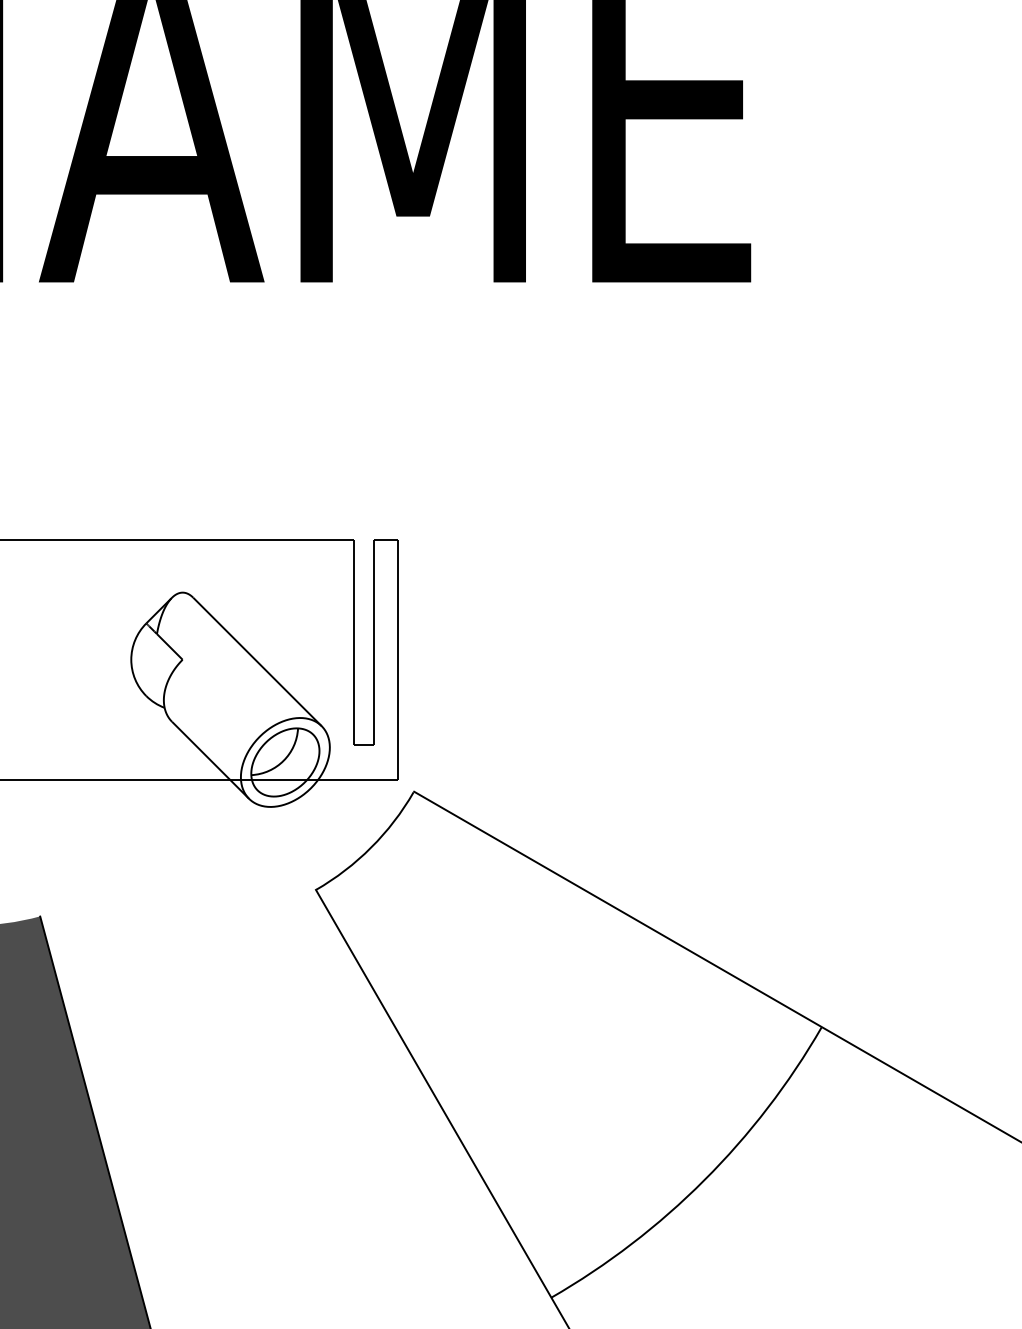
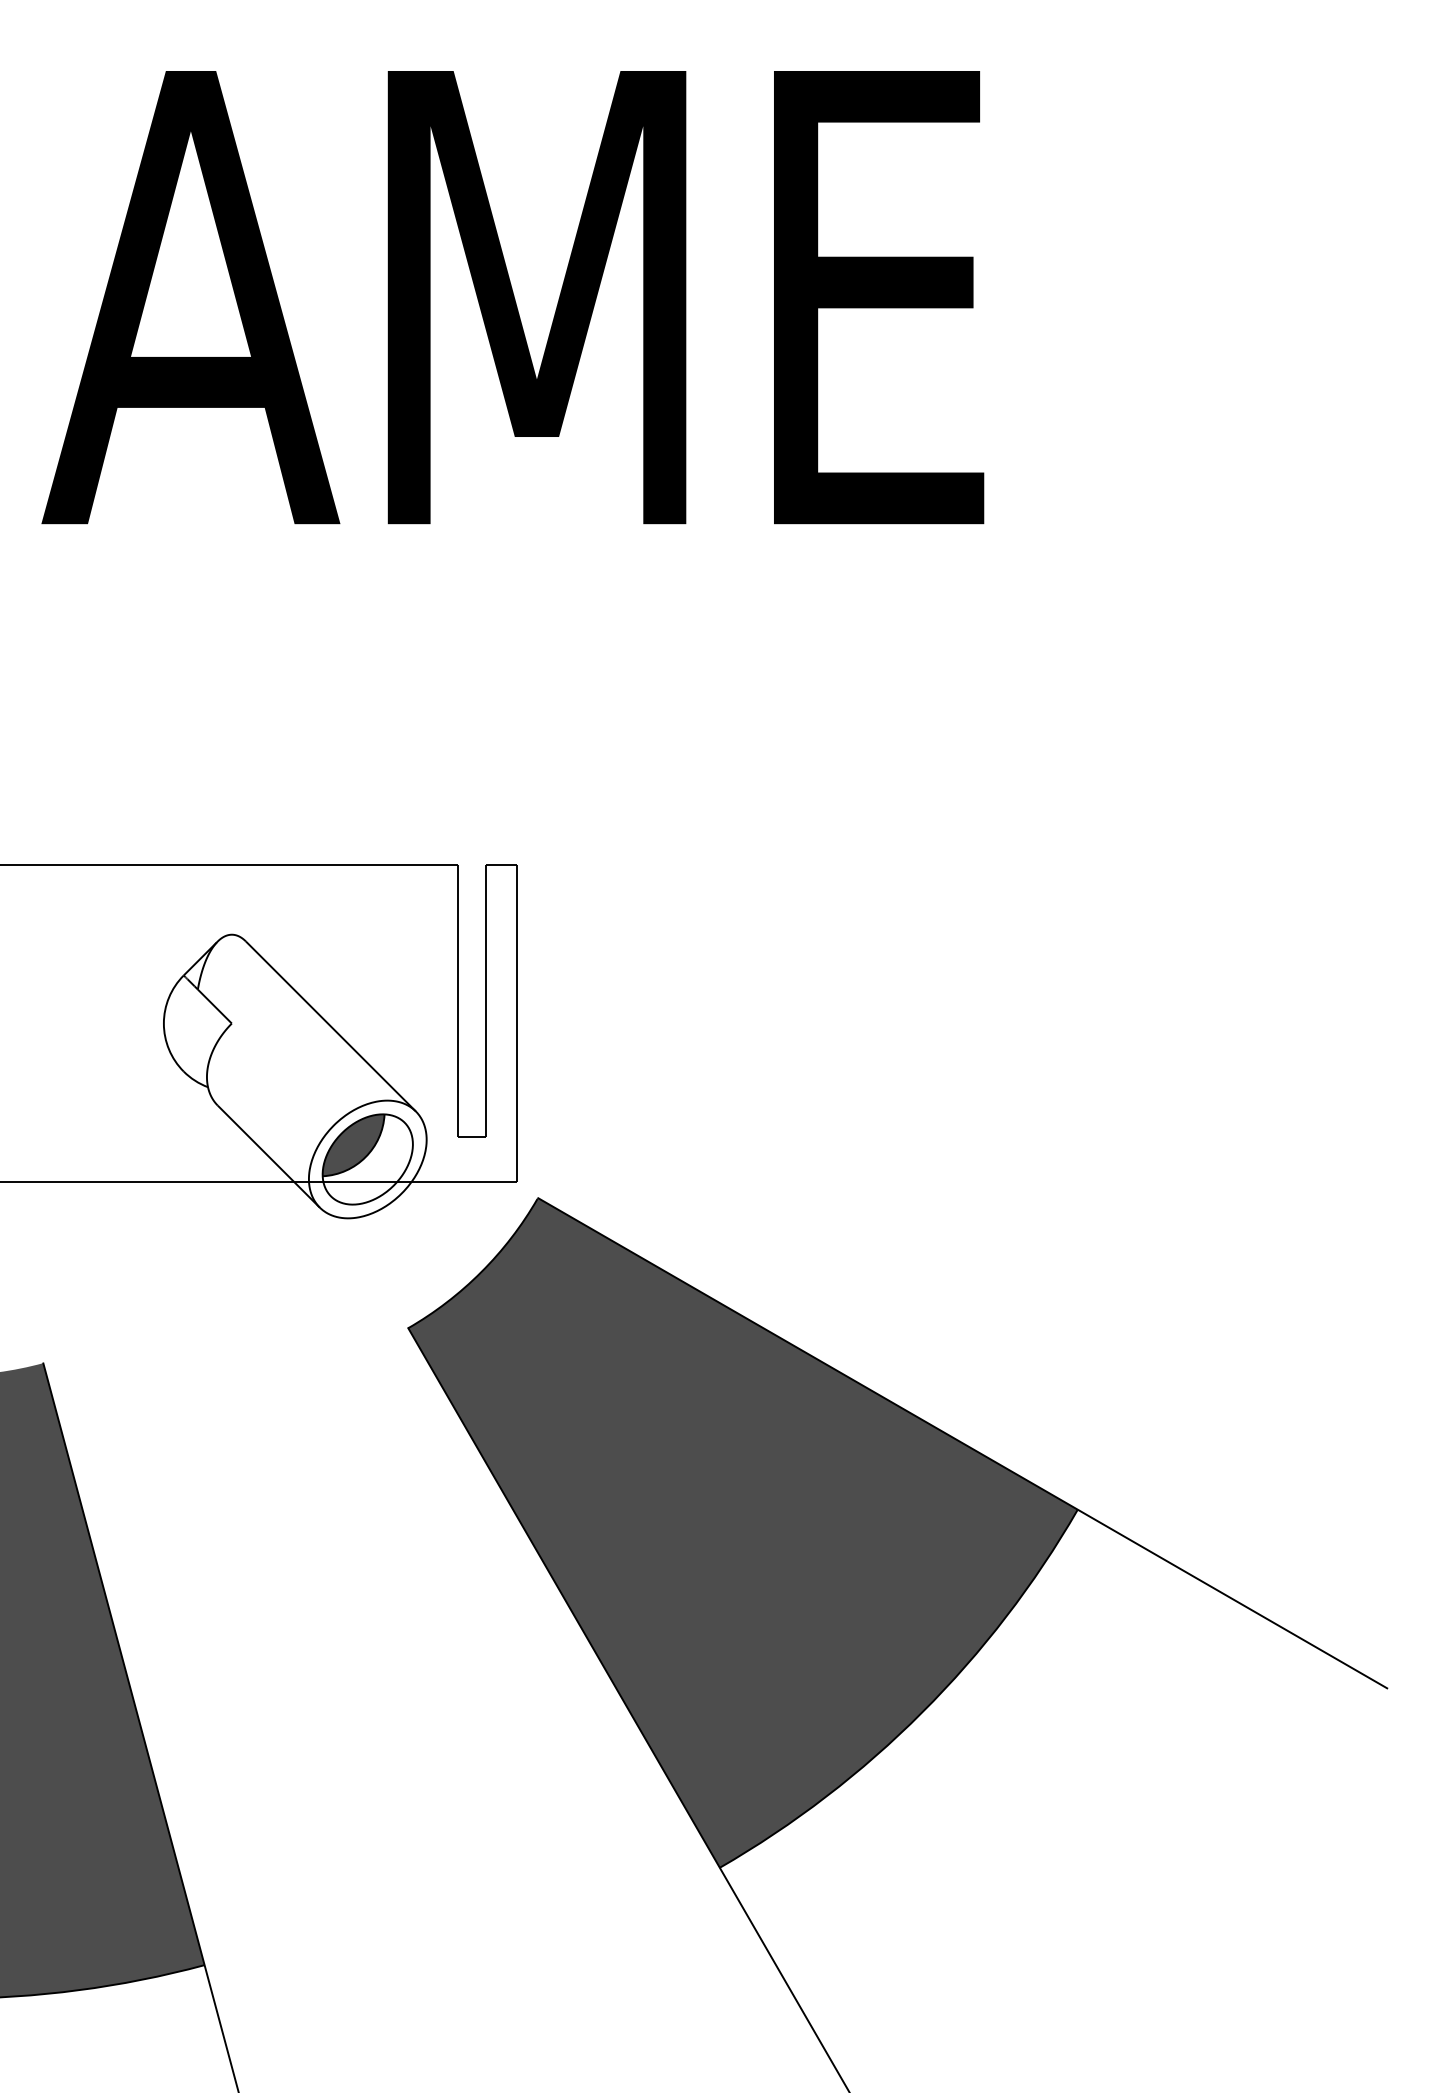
fill: (274, 751) -> (353, 1145), added
fill: (568, 1044) -> (742, 1532), added

